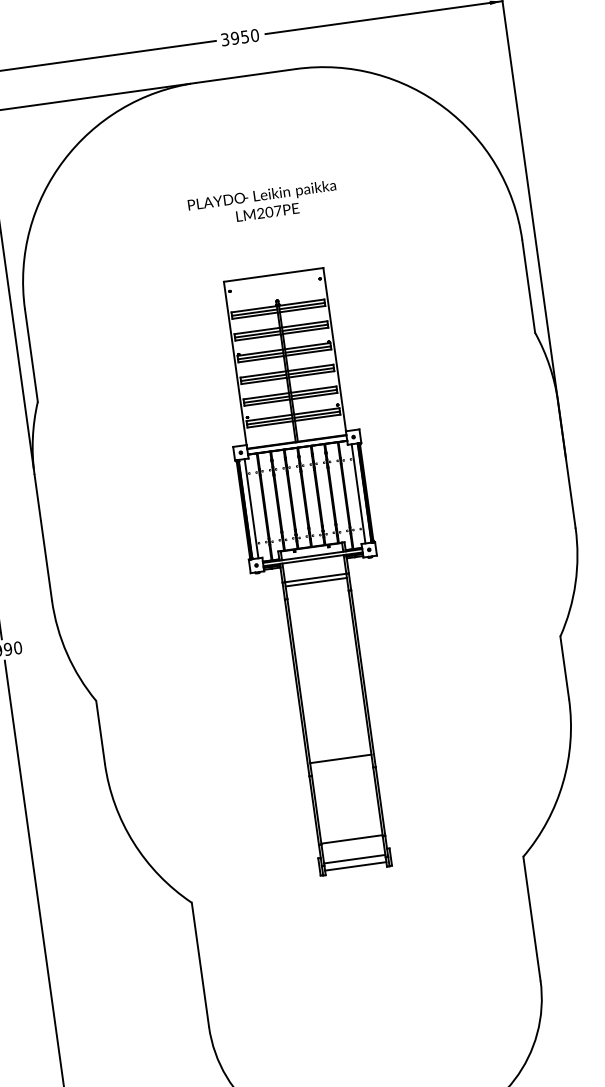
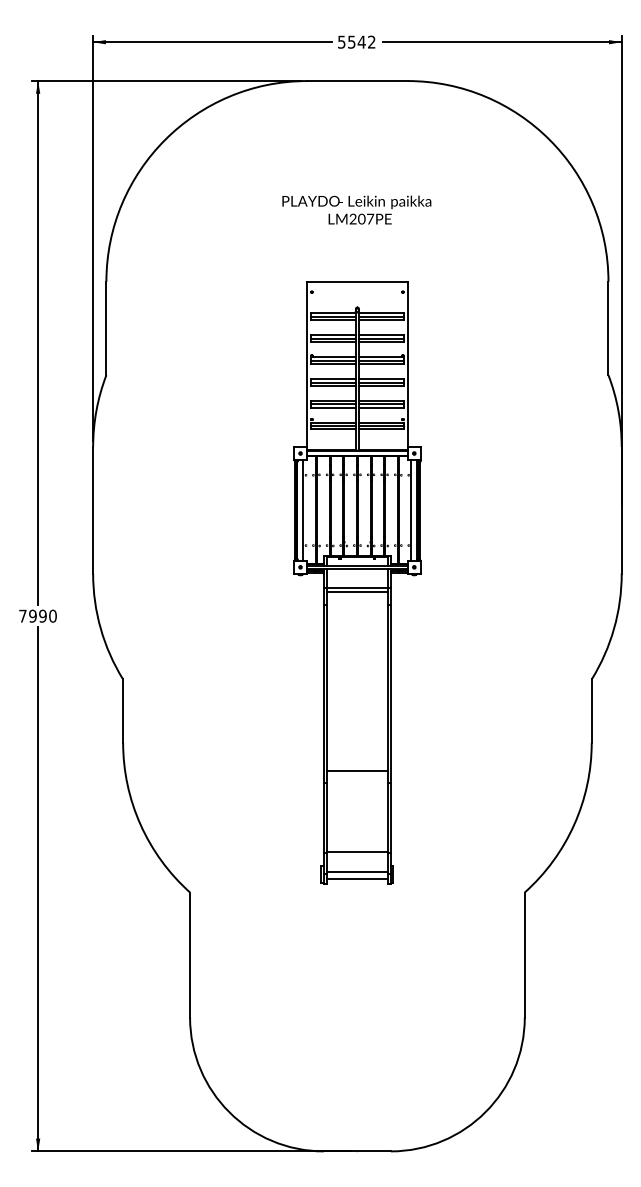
text: (239, 36) -> (356, 41), 3950 -> 5542

